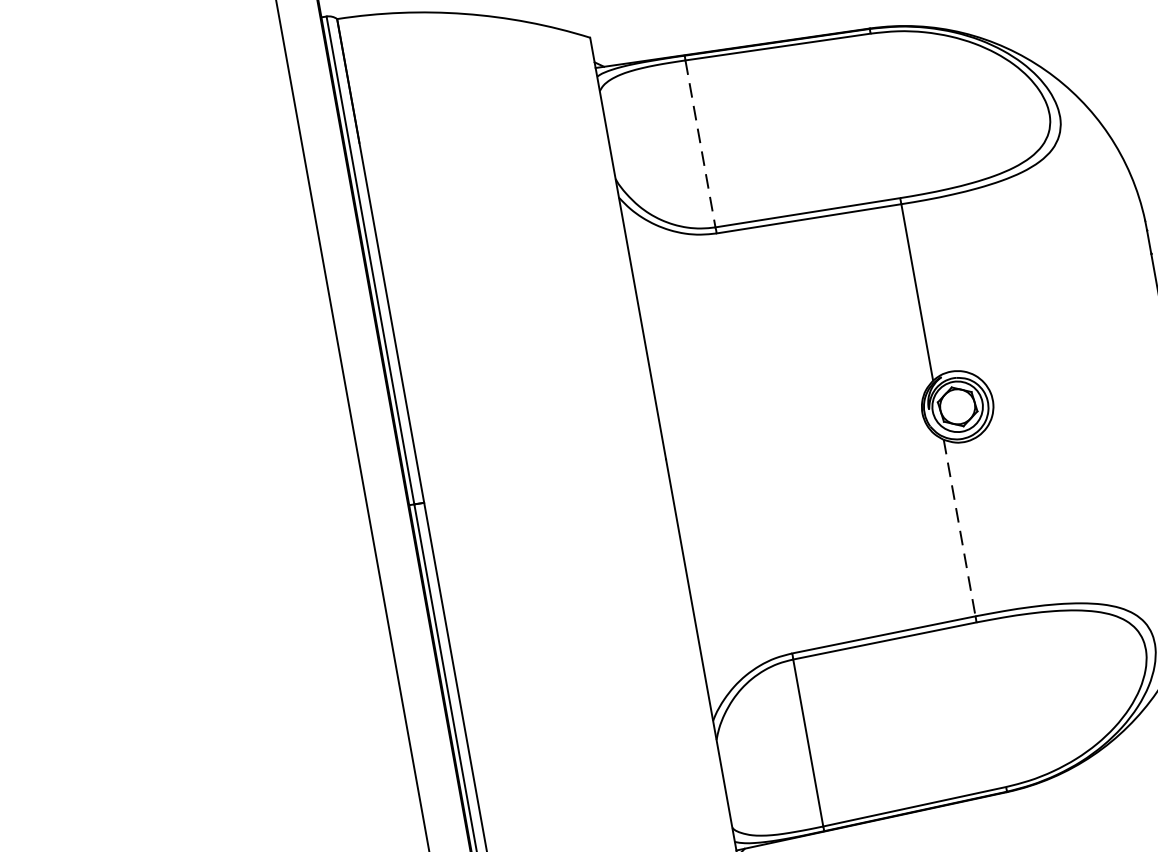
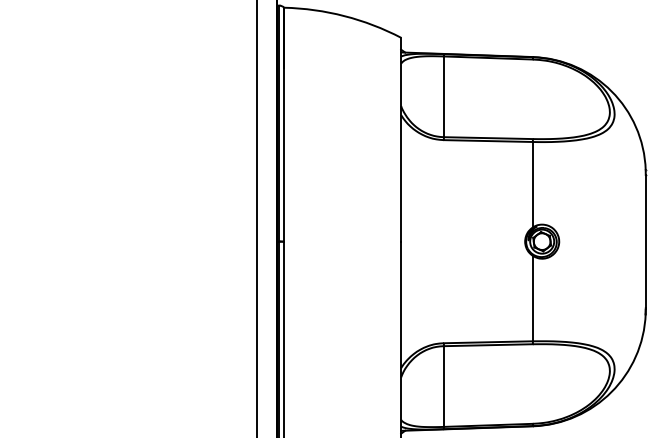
line: (699, 145) -> (443, 97), dashed -> solid
line: (958, 527) -> (532, 298), dashed -> solid

